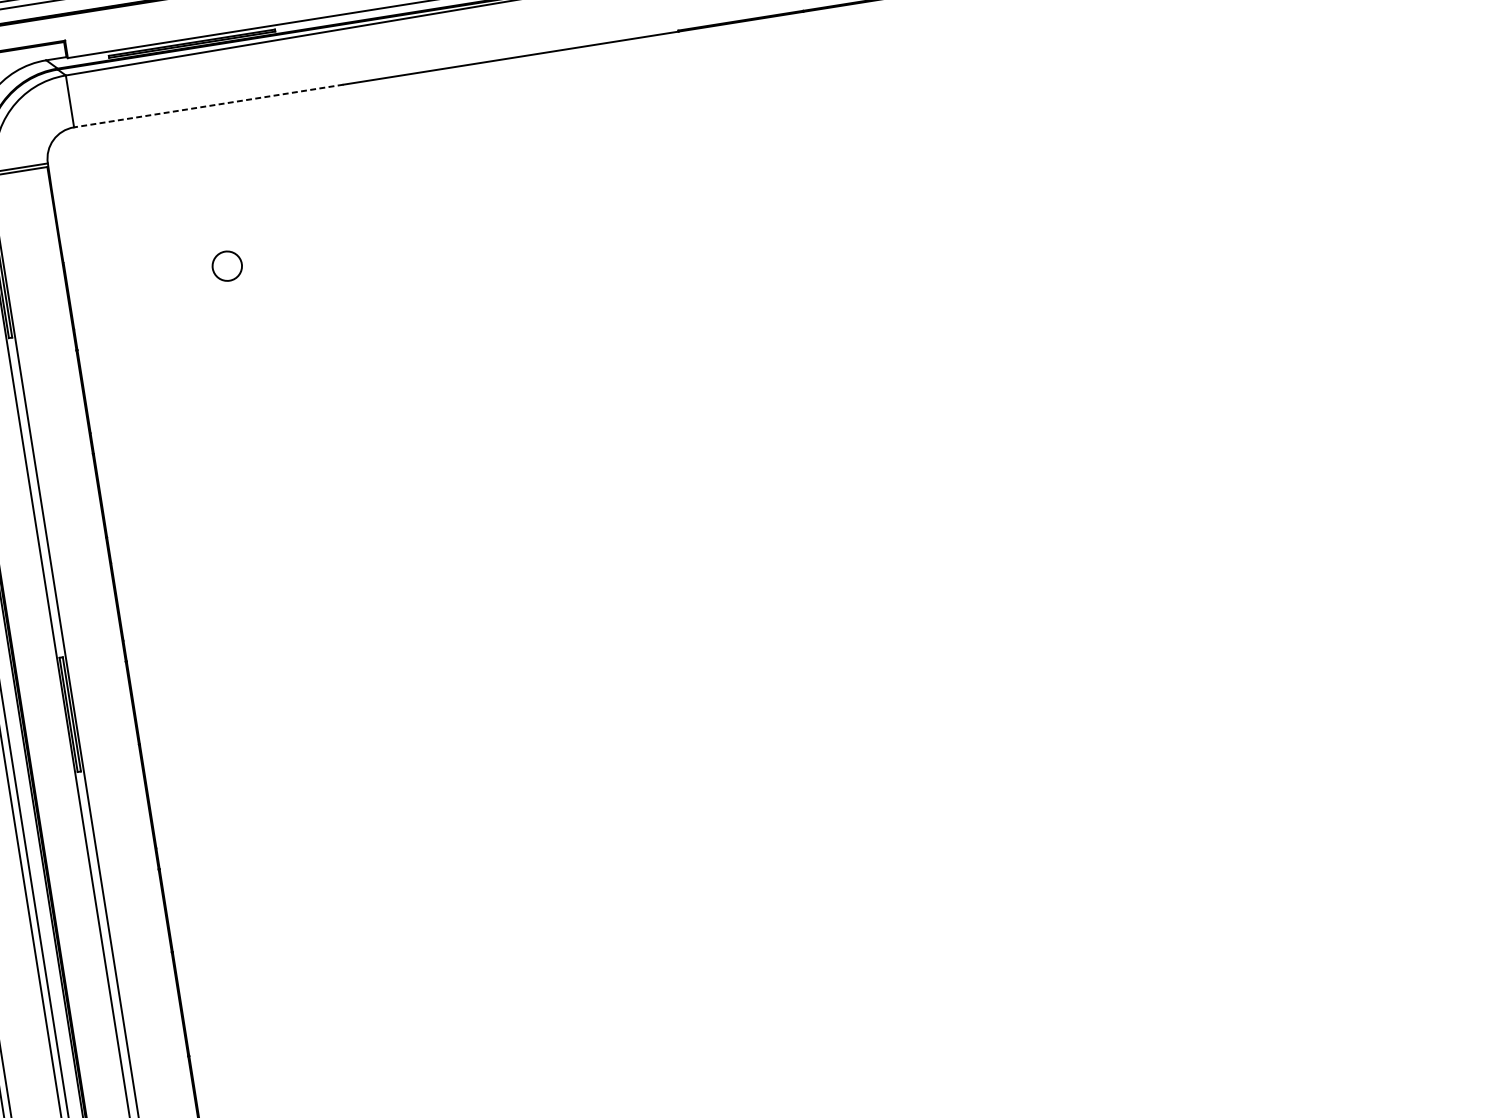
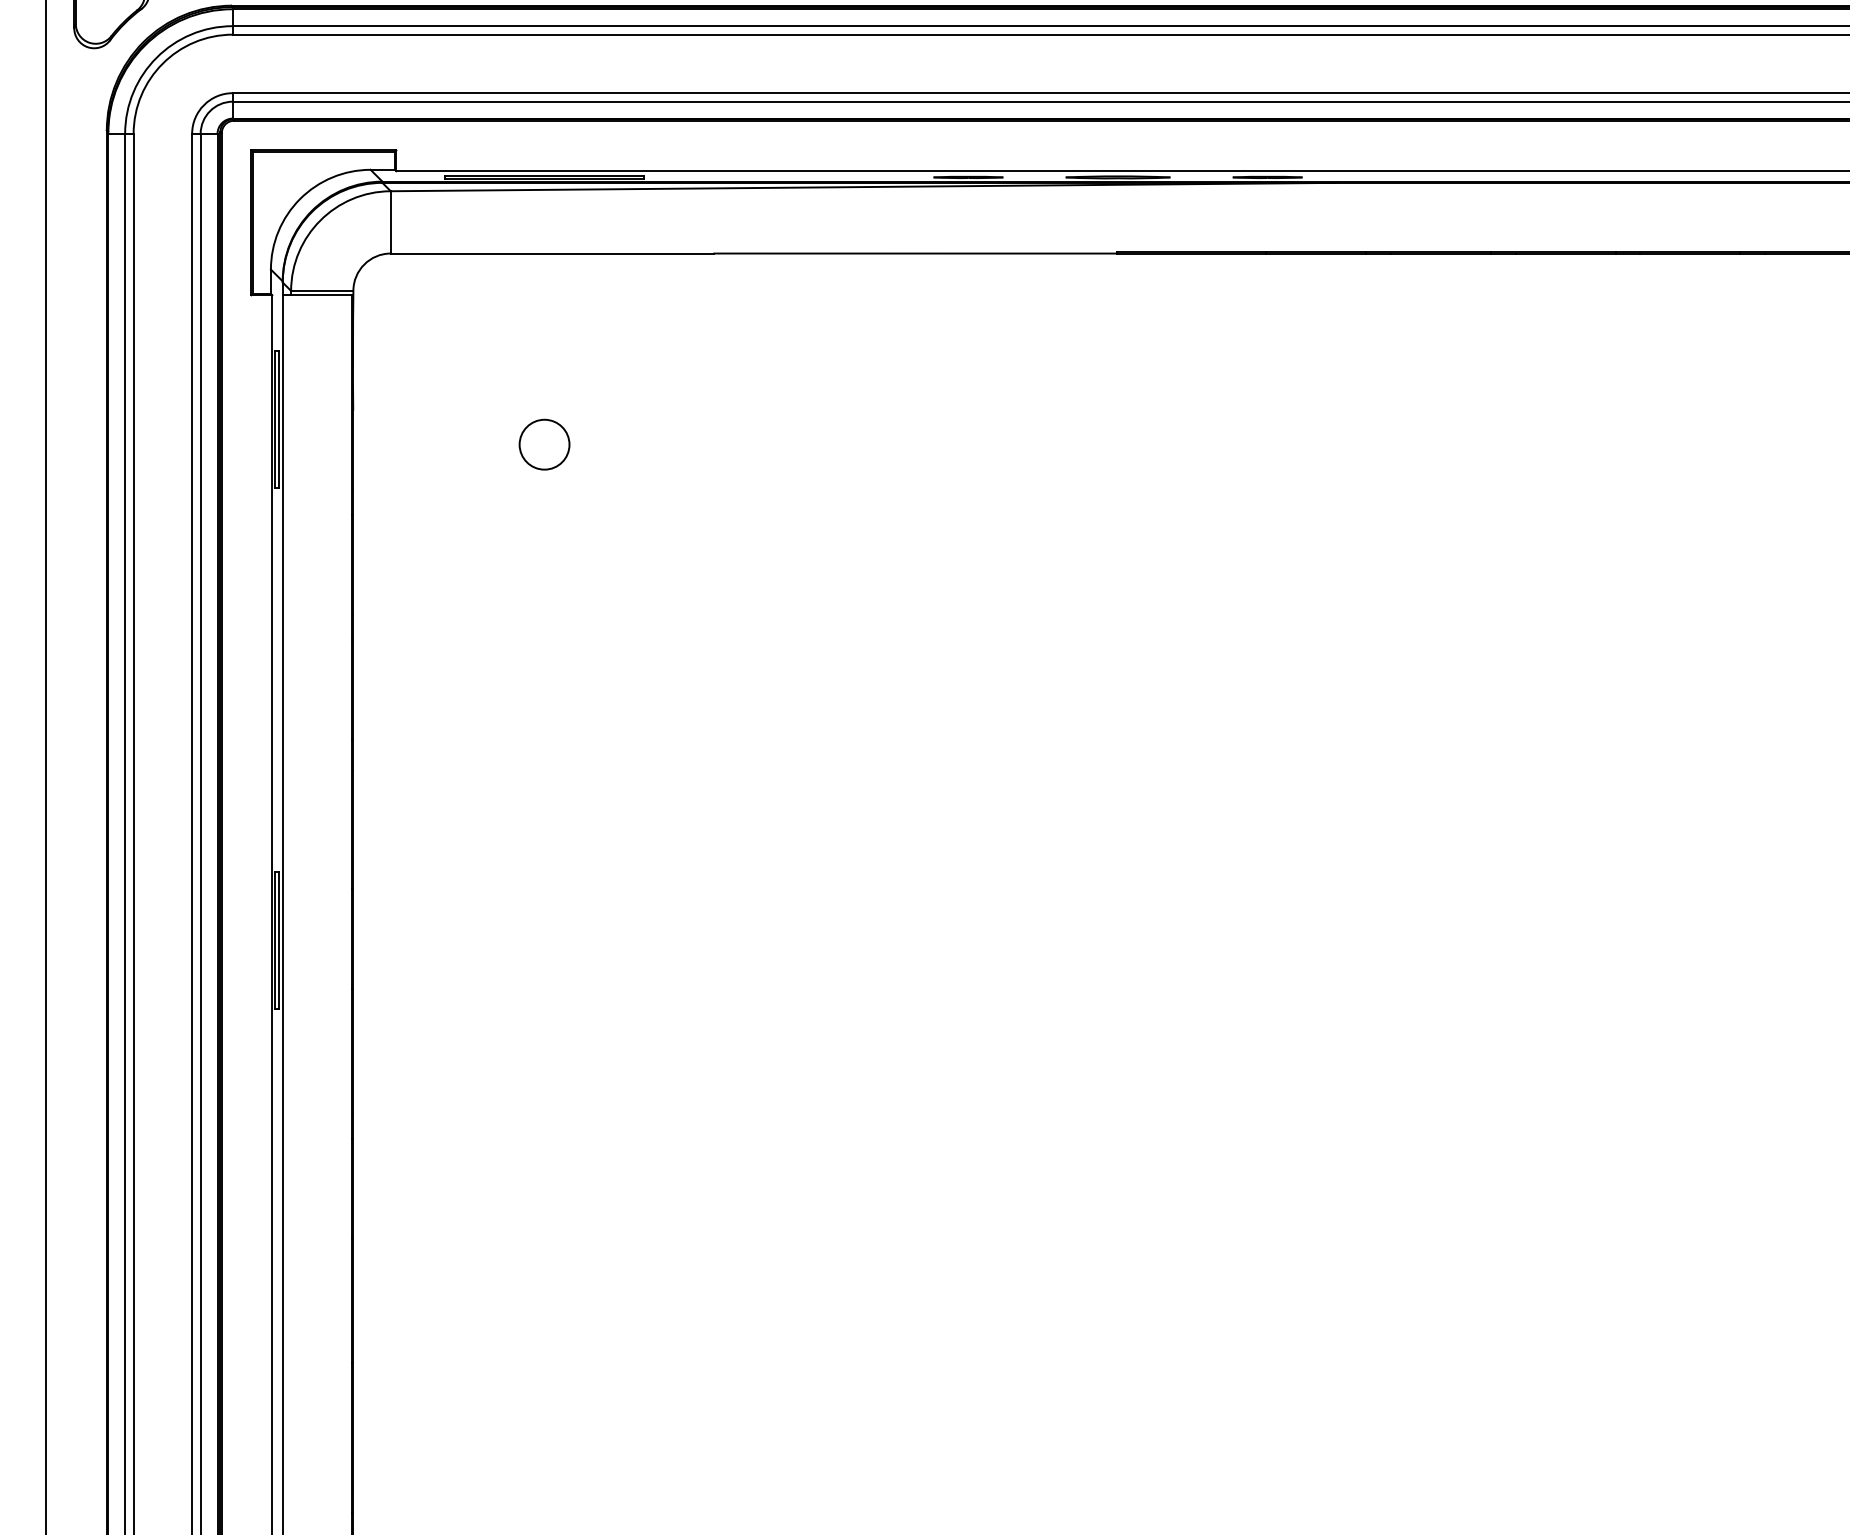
line: (208, 106) -> (552, 253), dashed -> solid
circle: (227, 266) -> (544, 444), size x1.43

